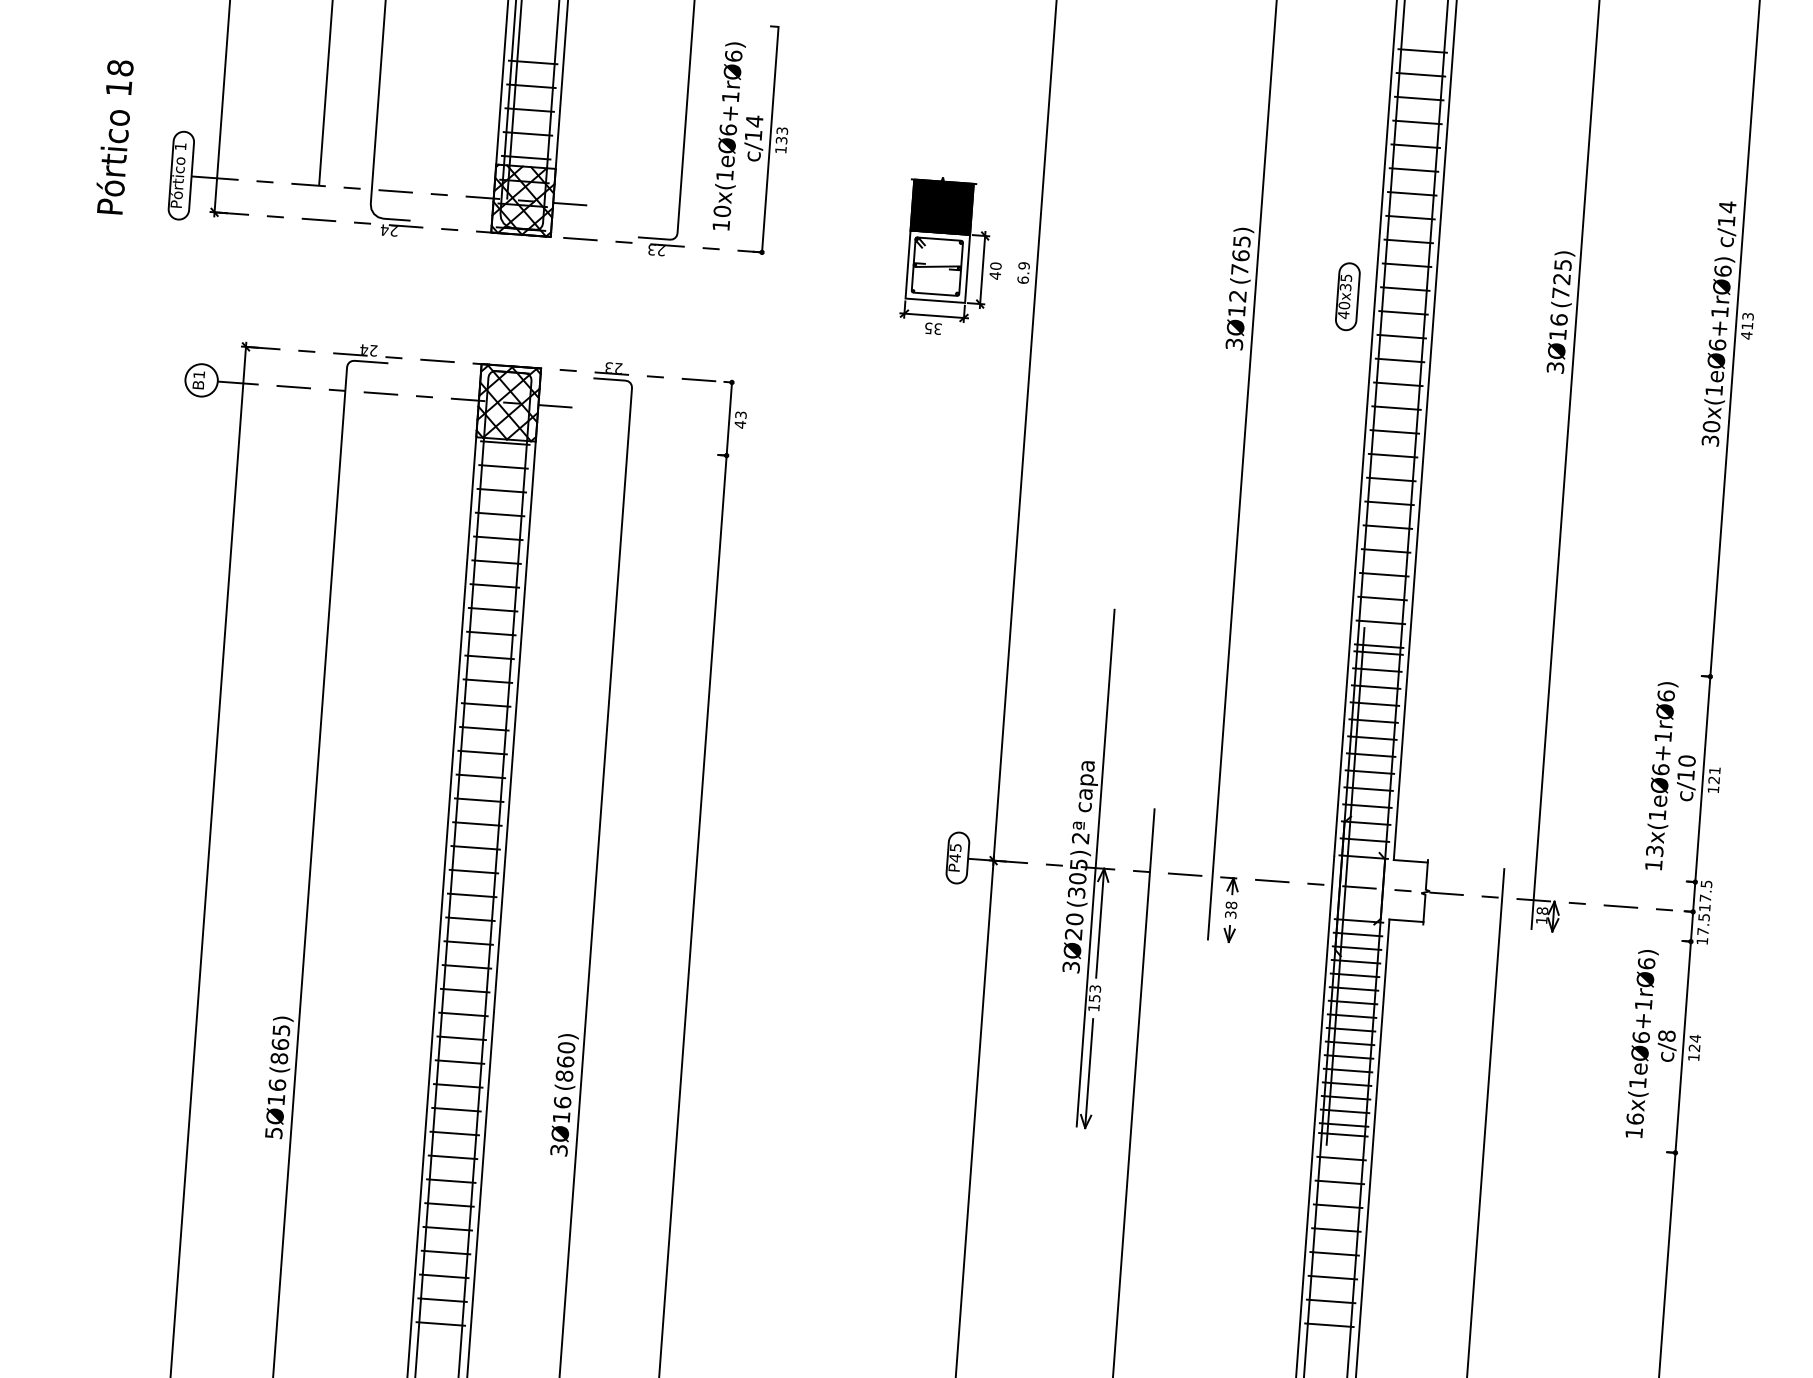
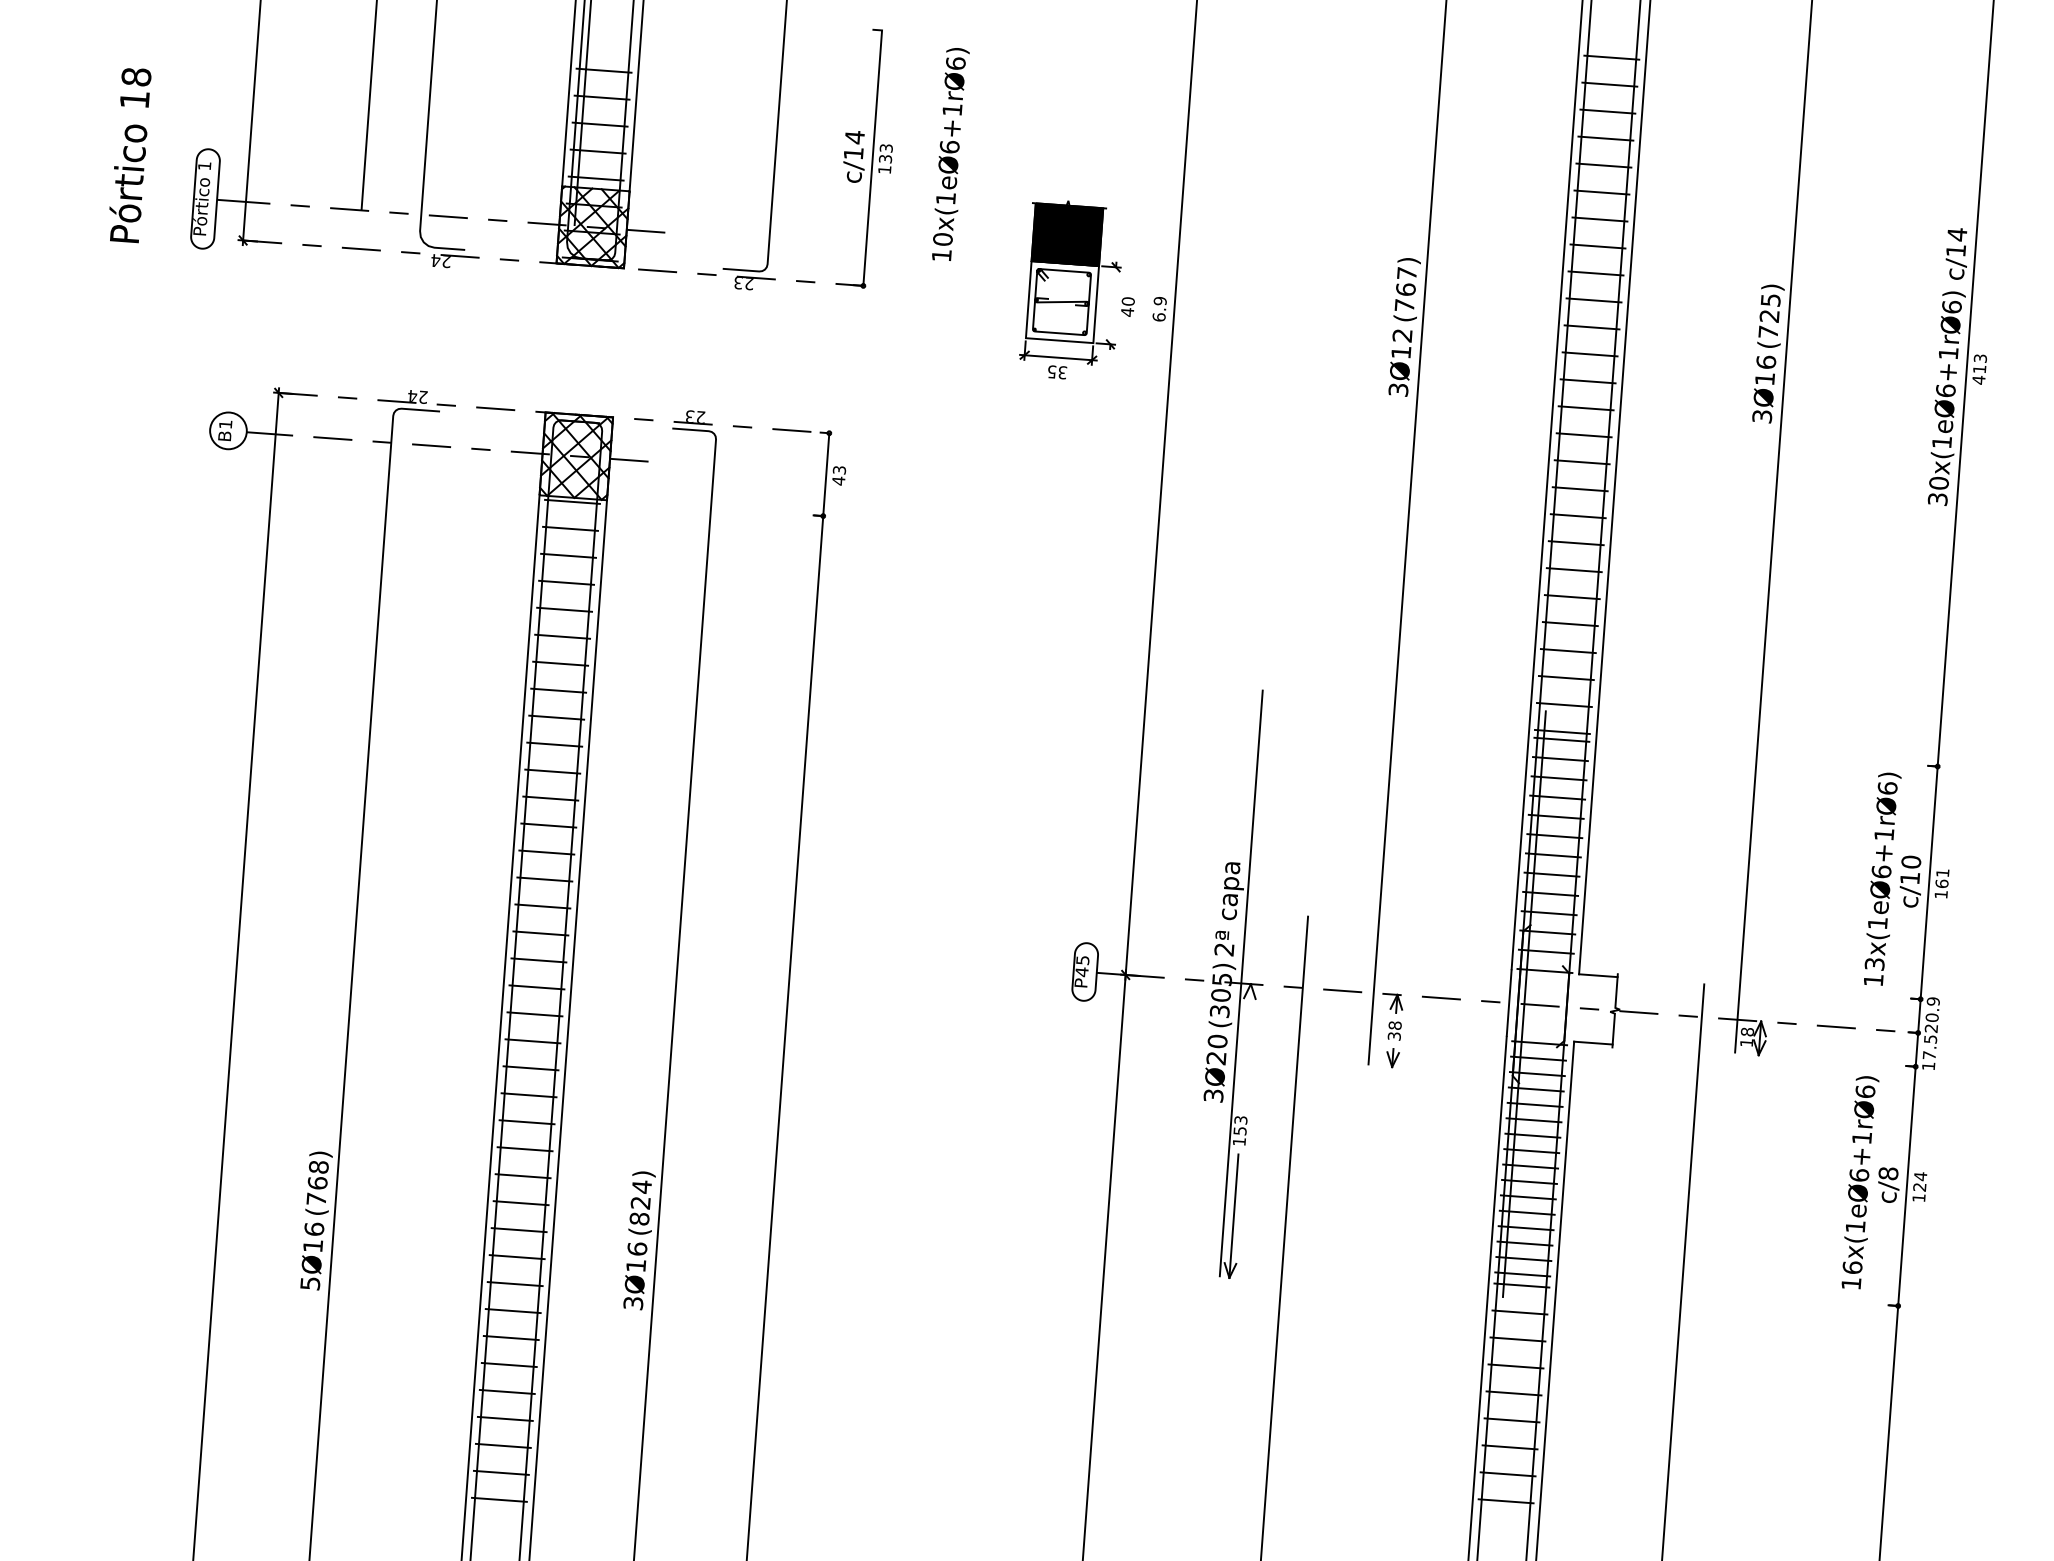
text: (728, 136) -> (949, 154), moved
text: (1241, 241) -> (1406, 273), (765) -> (767)
line: (982, 270) -> (1113, 306), removed
part: (1347, 296) -> (1526, 335), removed
text: (1713, 780) -> (1941, 884), 121 -> 161
text: (1705, 895) -> (1932, 1014), 17.5 -> 20.9
line: (1100, 922) -> (1246, 1045), removed
text: (280, 1044) -> (317, 1183), (865) -> (768)
text: (565, 1054) -> (640, 1194), (860) -> (824)

